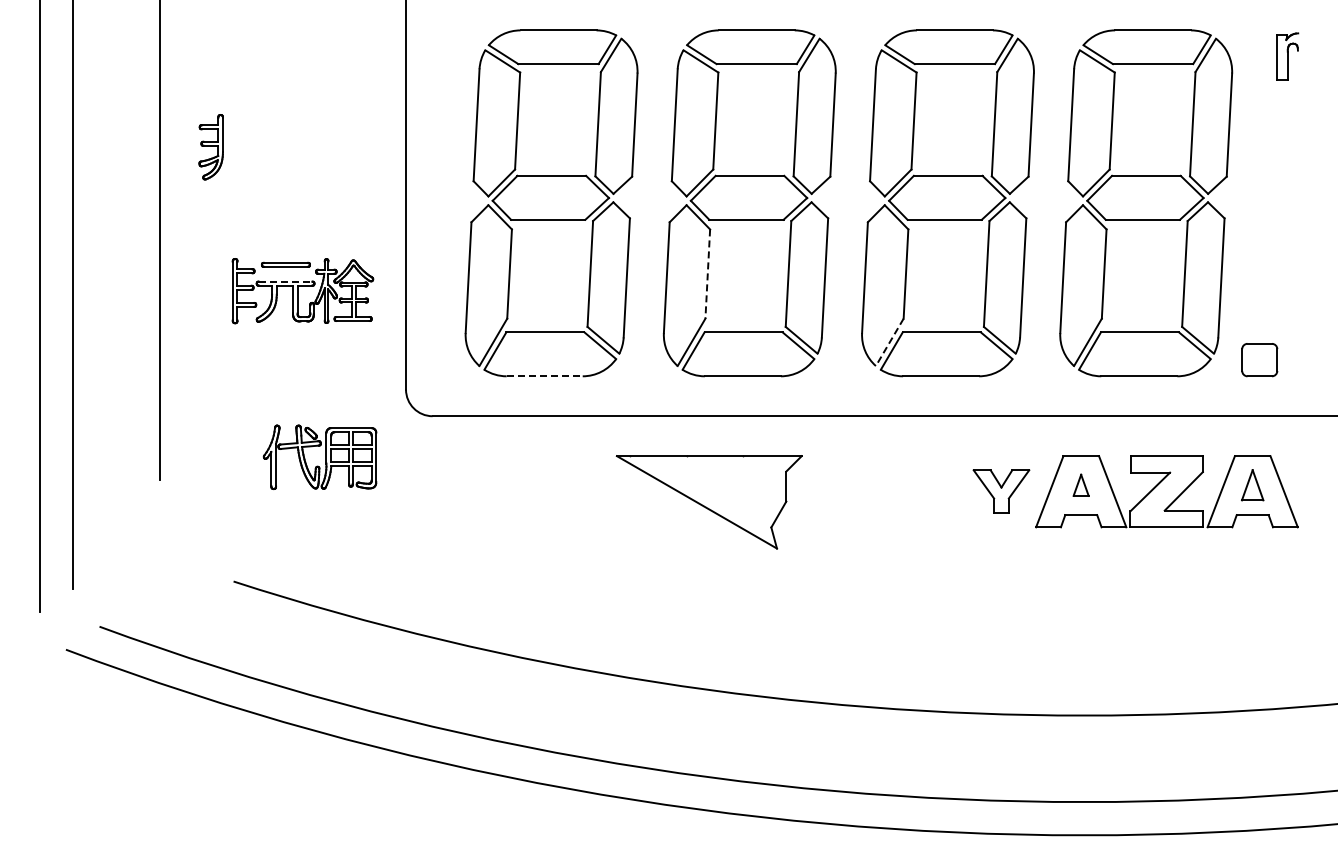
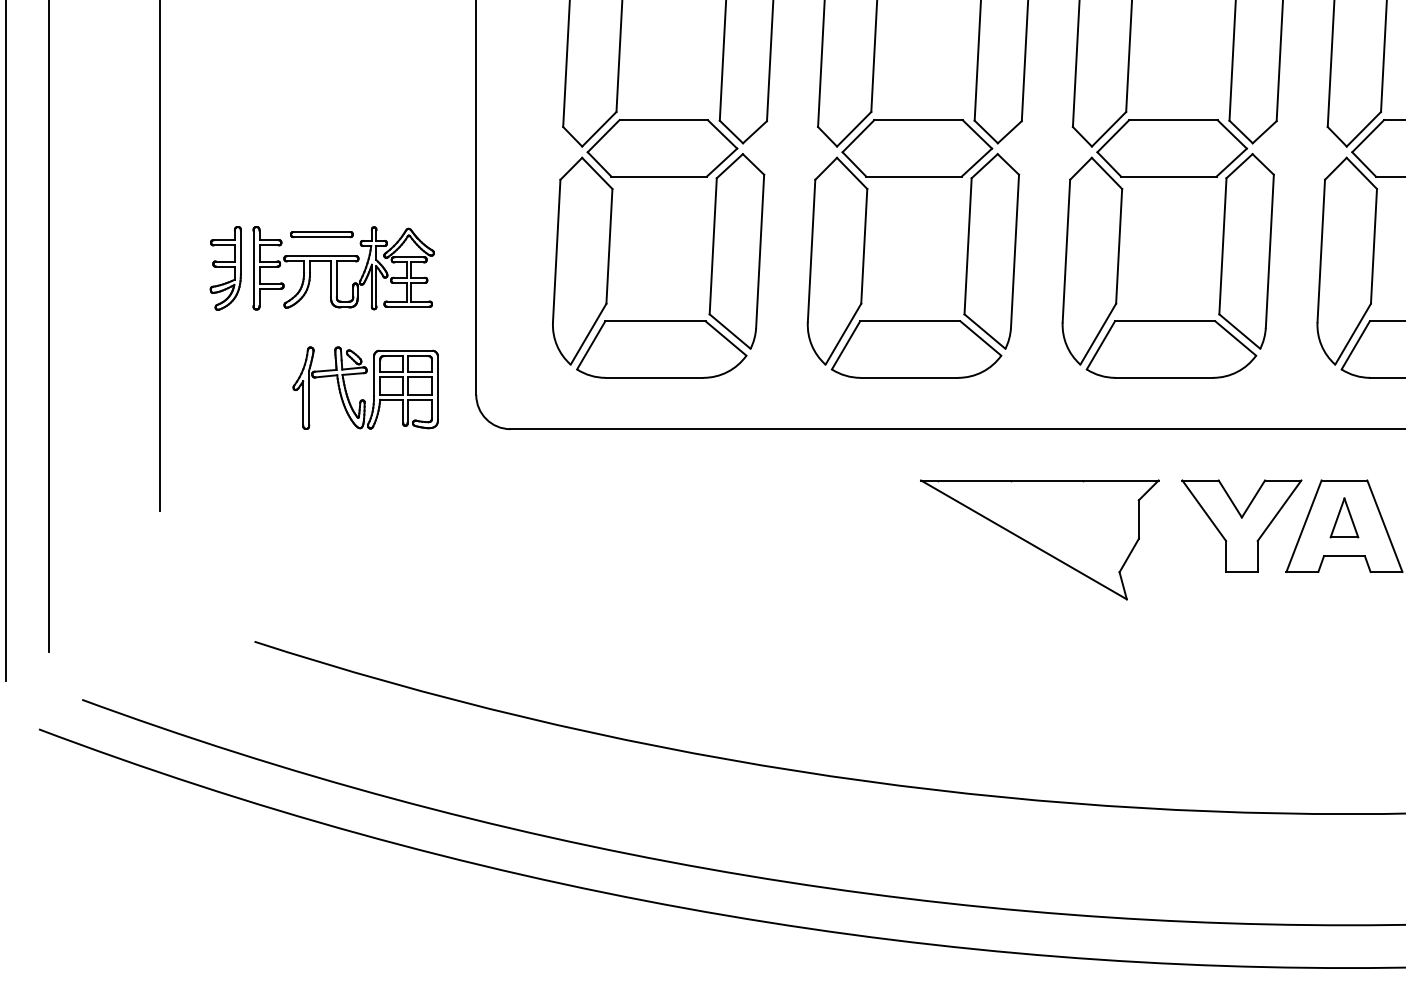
part: (210, 147) -> (224, 268), moved
line: (707, 274) -> (863, 246), dashed -> solid
line: (285, 281) -> (321, 255), dashed -> solid
line: (889, 342) -> (1097, 334), dashed -> solid
line: (545, 376) -> (655, 378), dashed -> solid
part: (319, 456) -> (365, 387), moved
part: (1080, 485) -> (1343, 518), size x1.43
part: (1001, 491) -> (1241, 525), size x1.67
part: (708, 502) -> (1038, 540), moved

